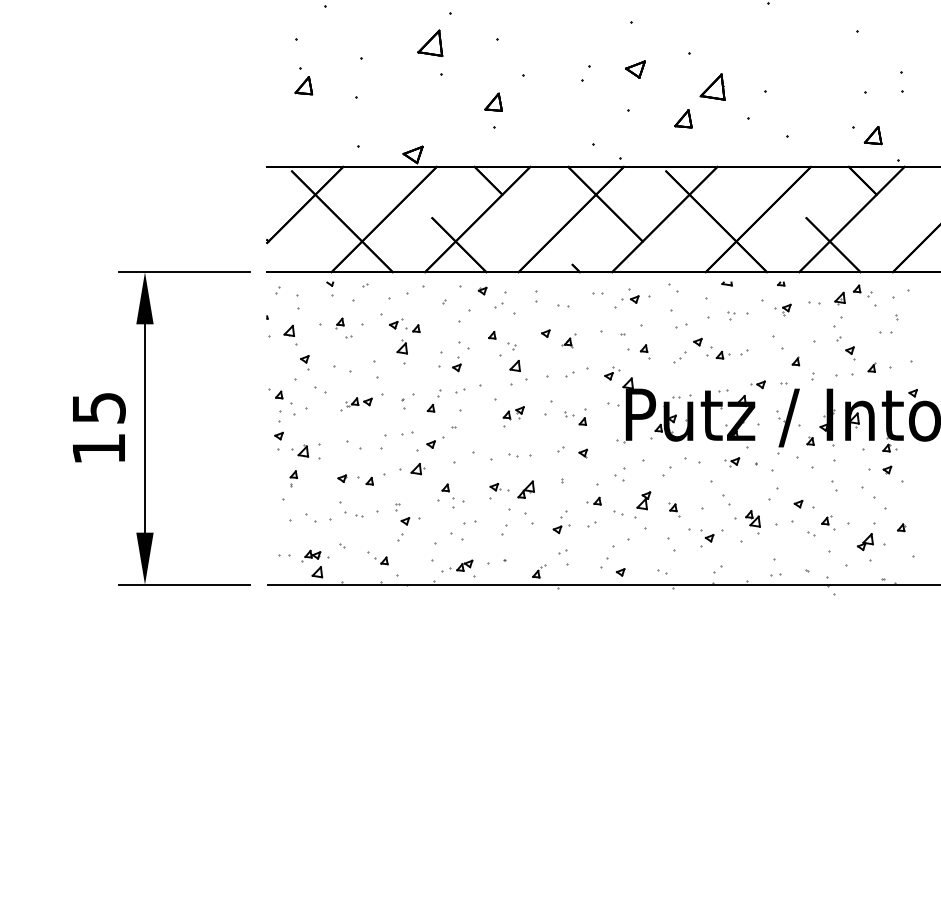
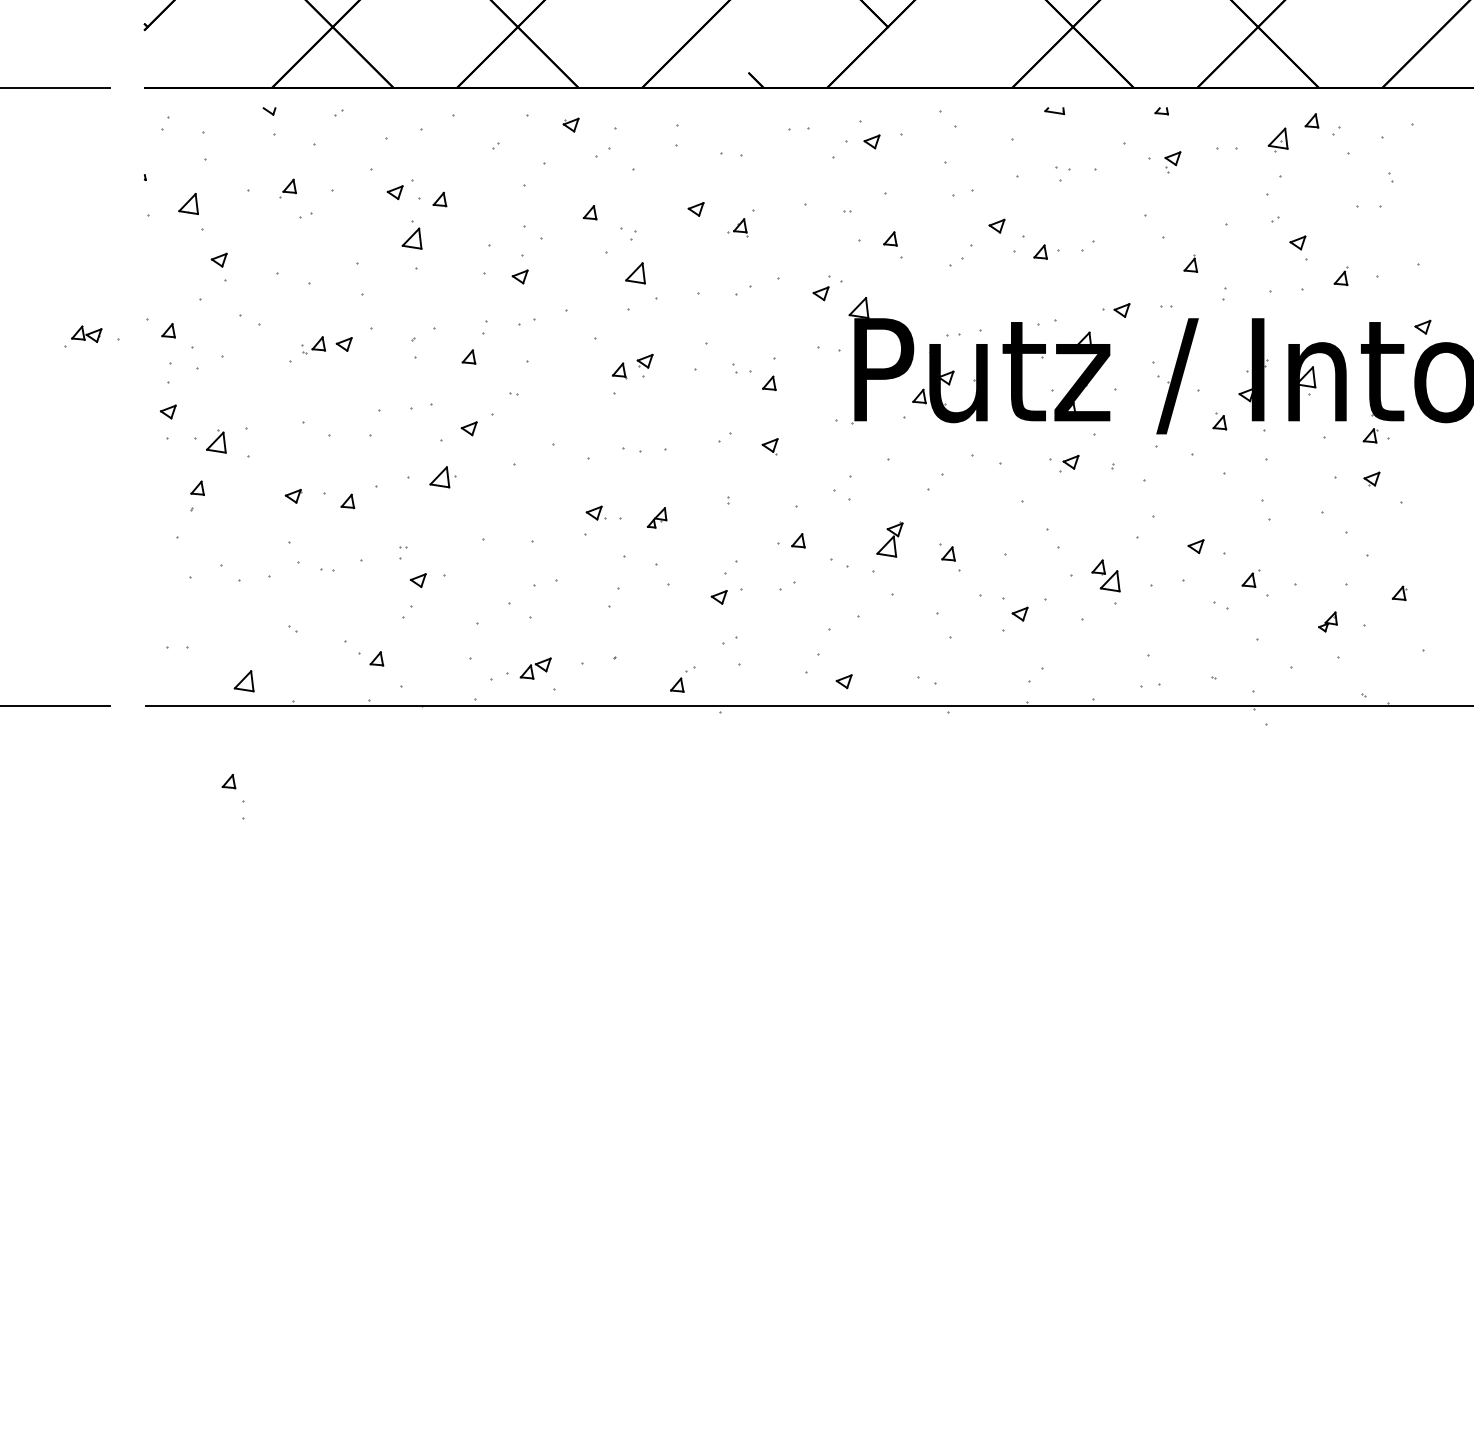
part: (525, 489) -> (655, 517), size x0.6
part: (447, 495) -> (232, 796), moved
part: (864, 542) -> (1326, 622), size x0.6
part: (315, 555) -> (92, 335), moved

